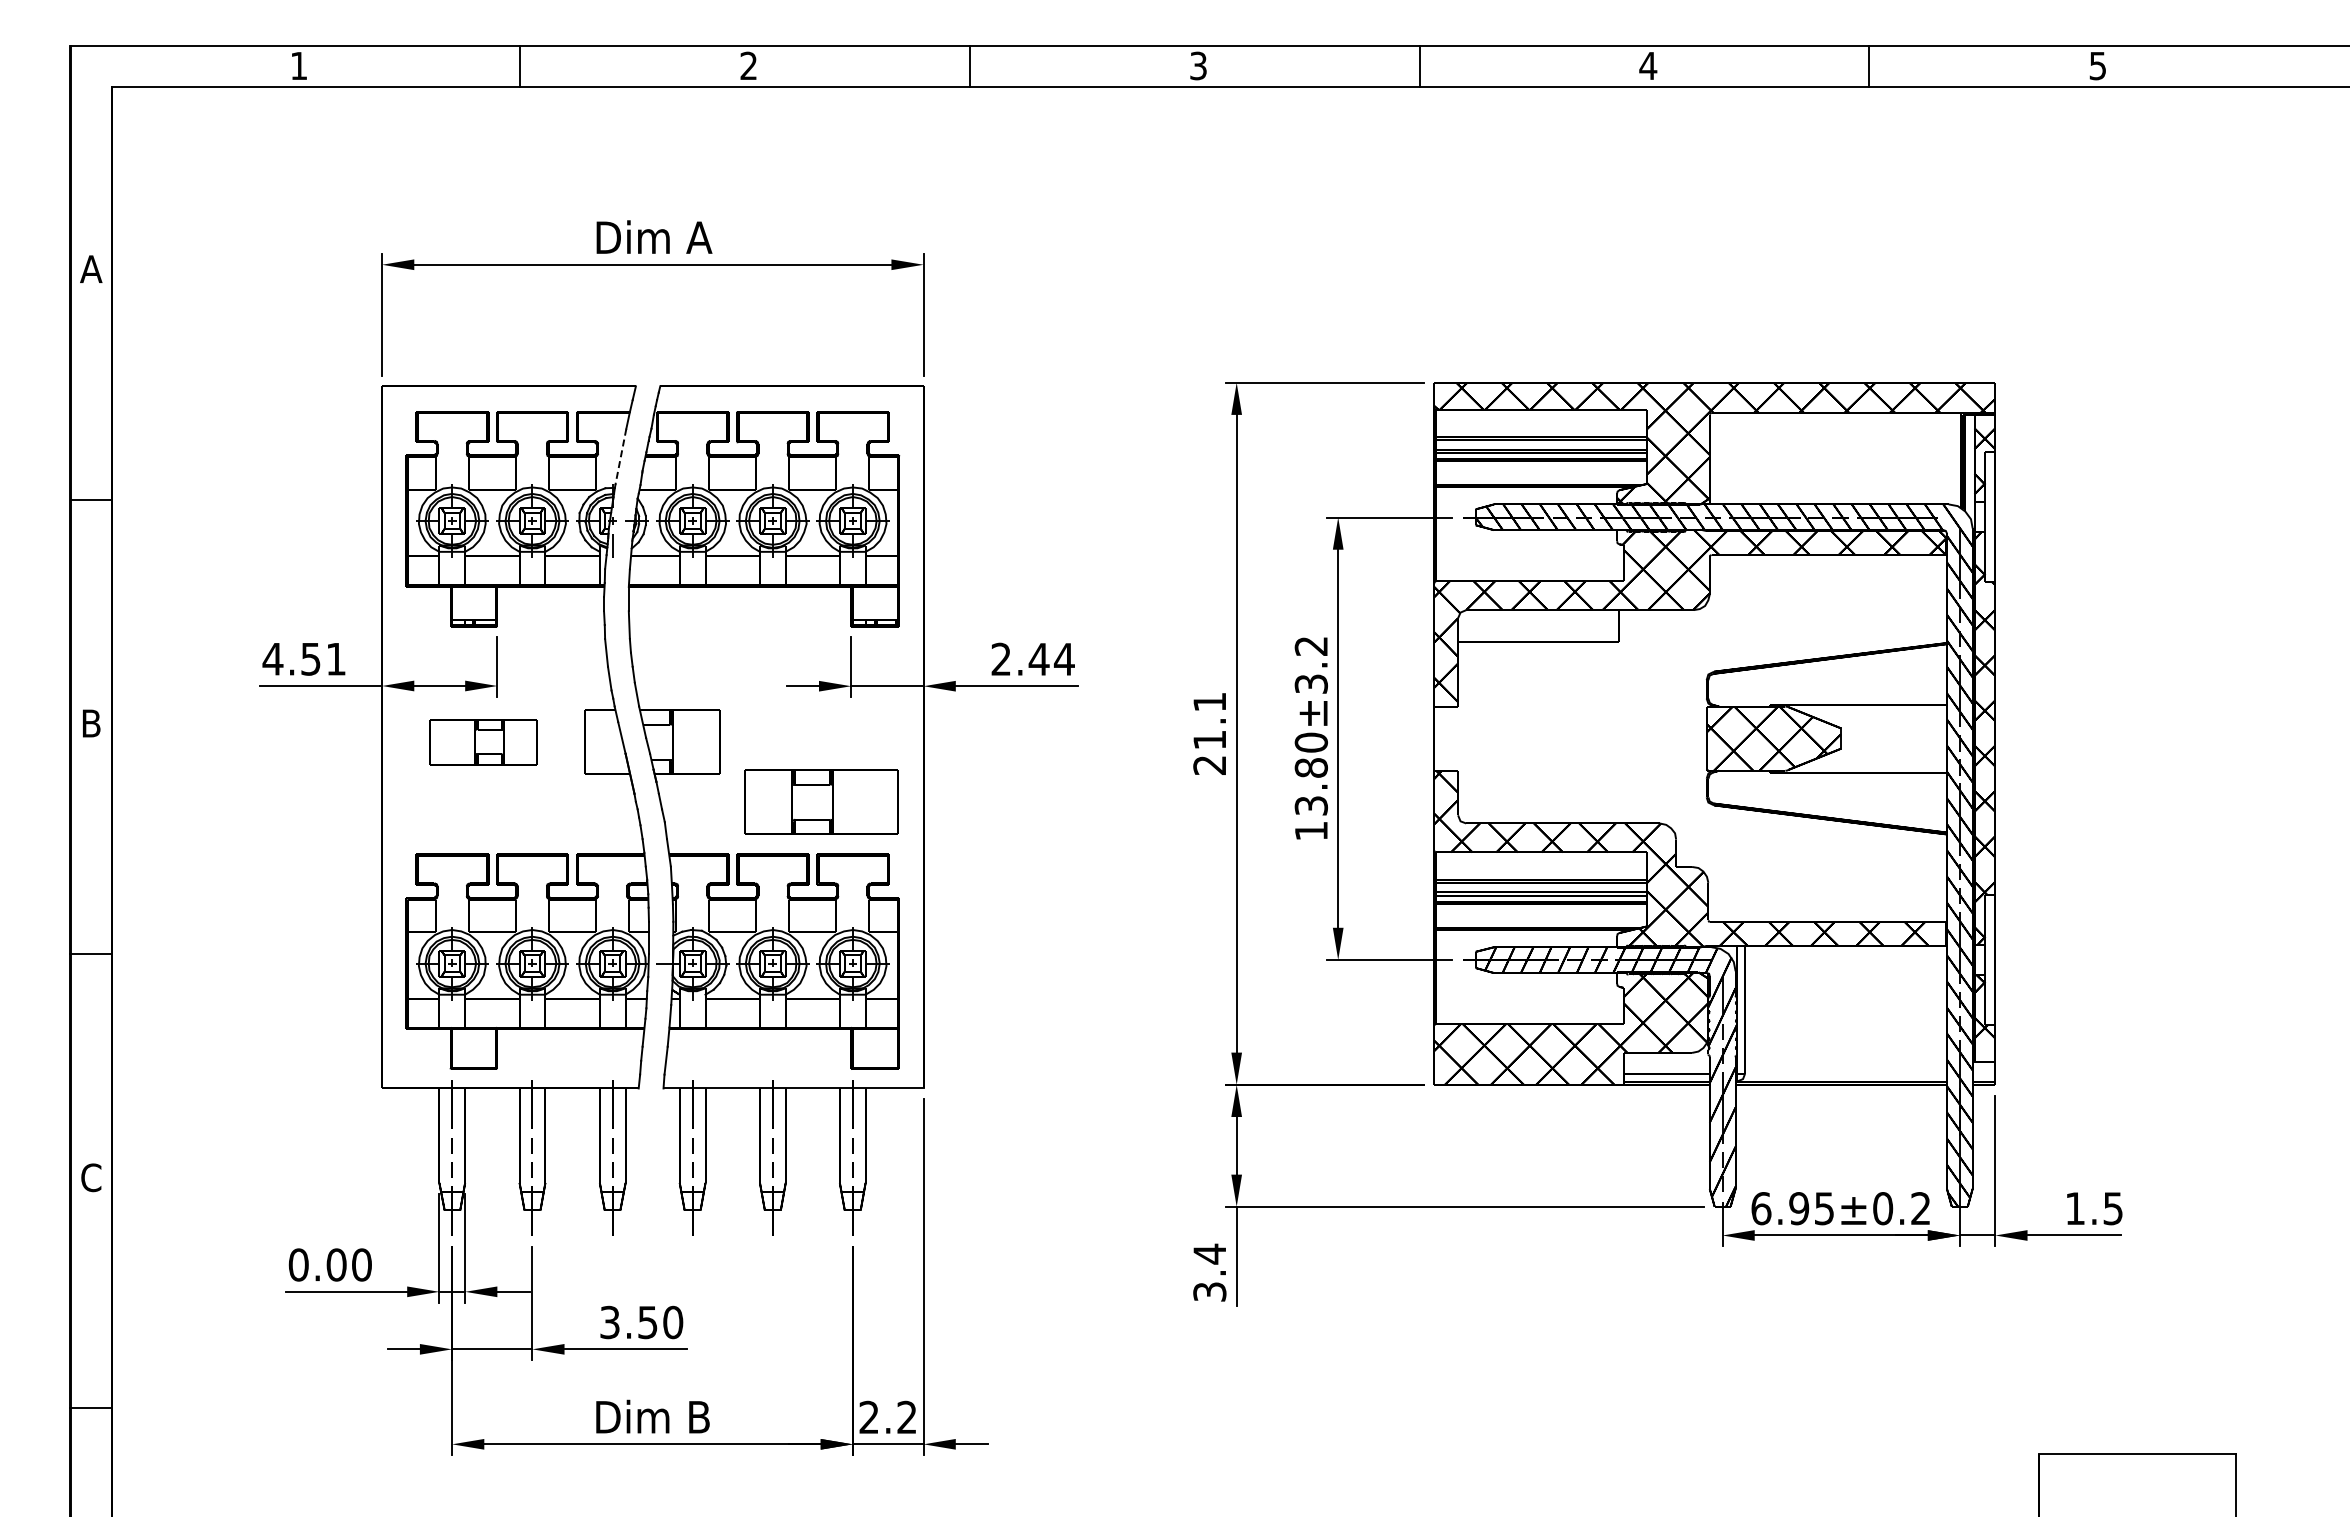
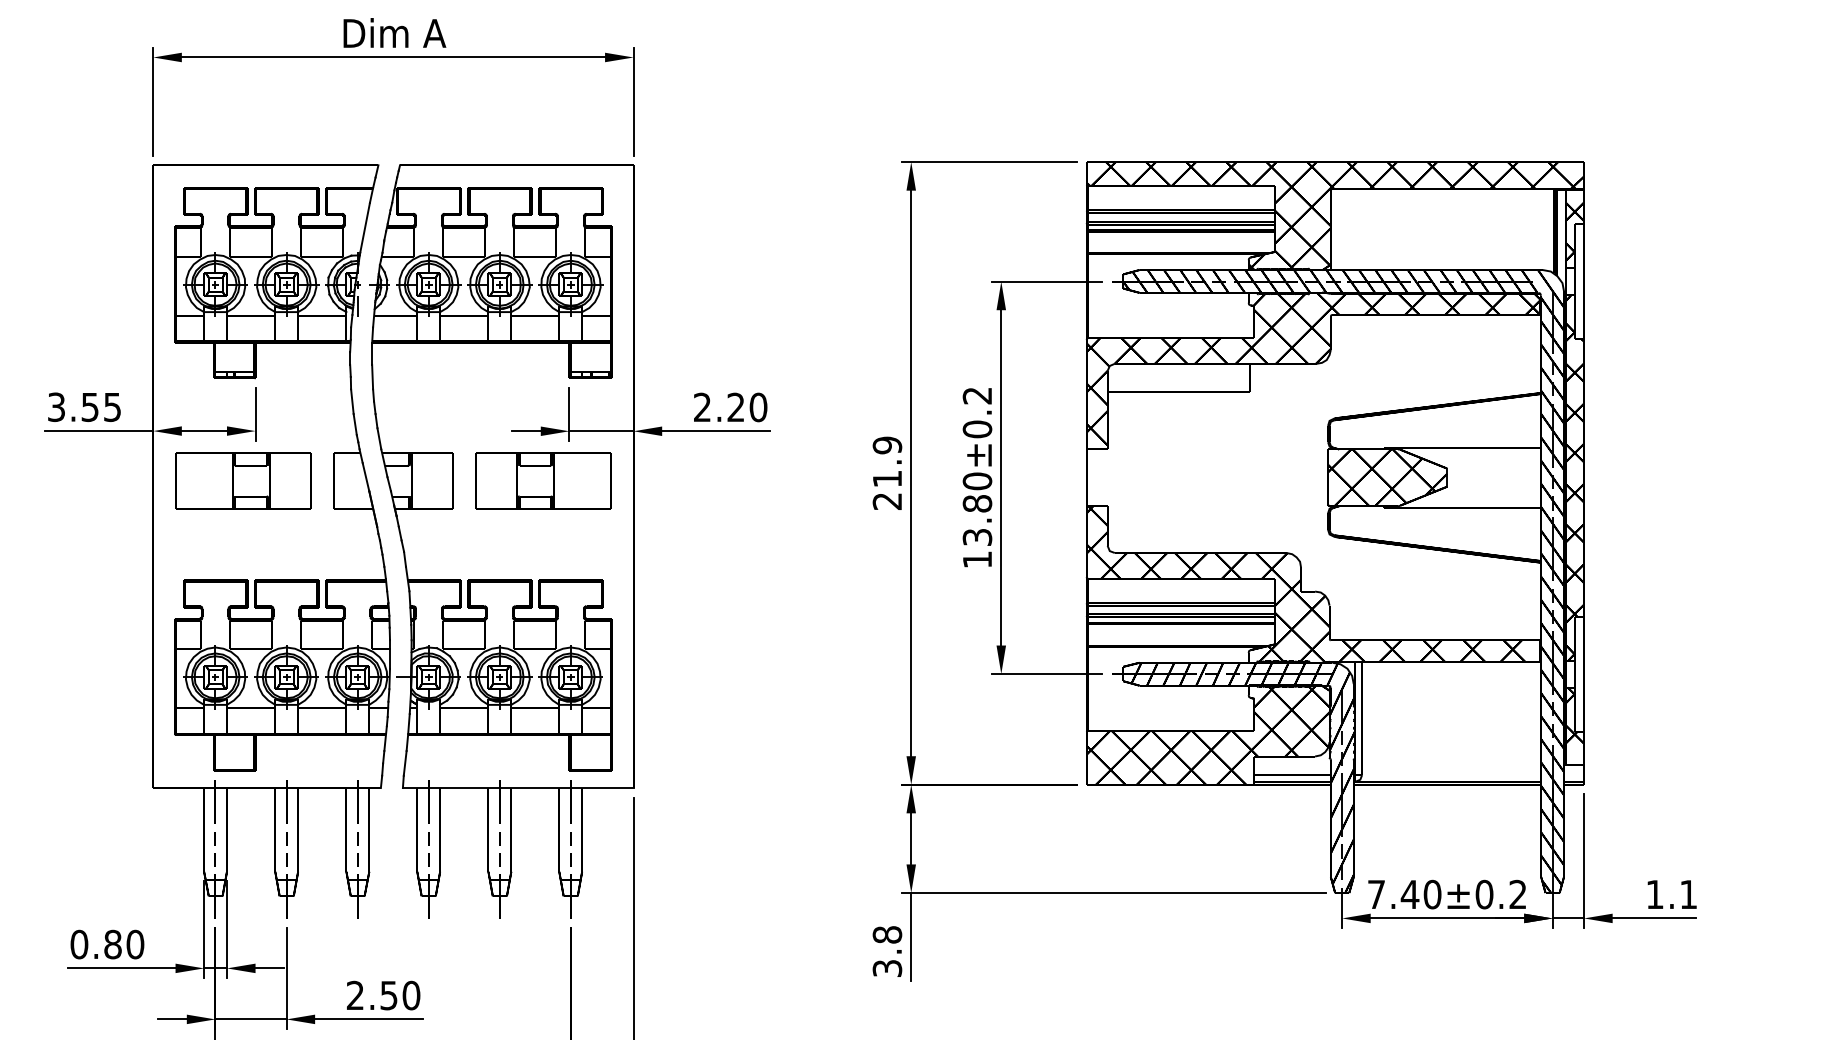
line: (620, 456) -> (364, 227), dashed -> solid
text: (303, 658) -> (83, 406), 4.51 -> 3.55
text: (1051, 659) -> (747, 407), 2.44 -> 2.20
text: (1310, 684) -> (976, 429), 13.80±3.2 -> 13.80±0.2
text: (1209, 702) -> (887, 445), 21.1 -> 21.9
part: (483, 741) -> (243, 480), size x1.43
part: (821, 801) -> (543, 480), moved
text: (1792, 1208) -> (1404, 894), 6.95±0.2 -> 7.40±0.2
text: (2112, 1208) -> (1688, 894), 1.5 -> 1.1
text: (1209, 1253) -> (887, 934), 3.4 -> 3.8
text: (336, 1264) -> (112, 944), 0.00 -> 0.80
text: (609, 1322) -> (354, 995), 3.50 -> 2.50

